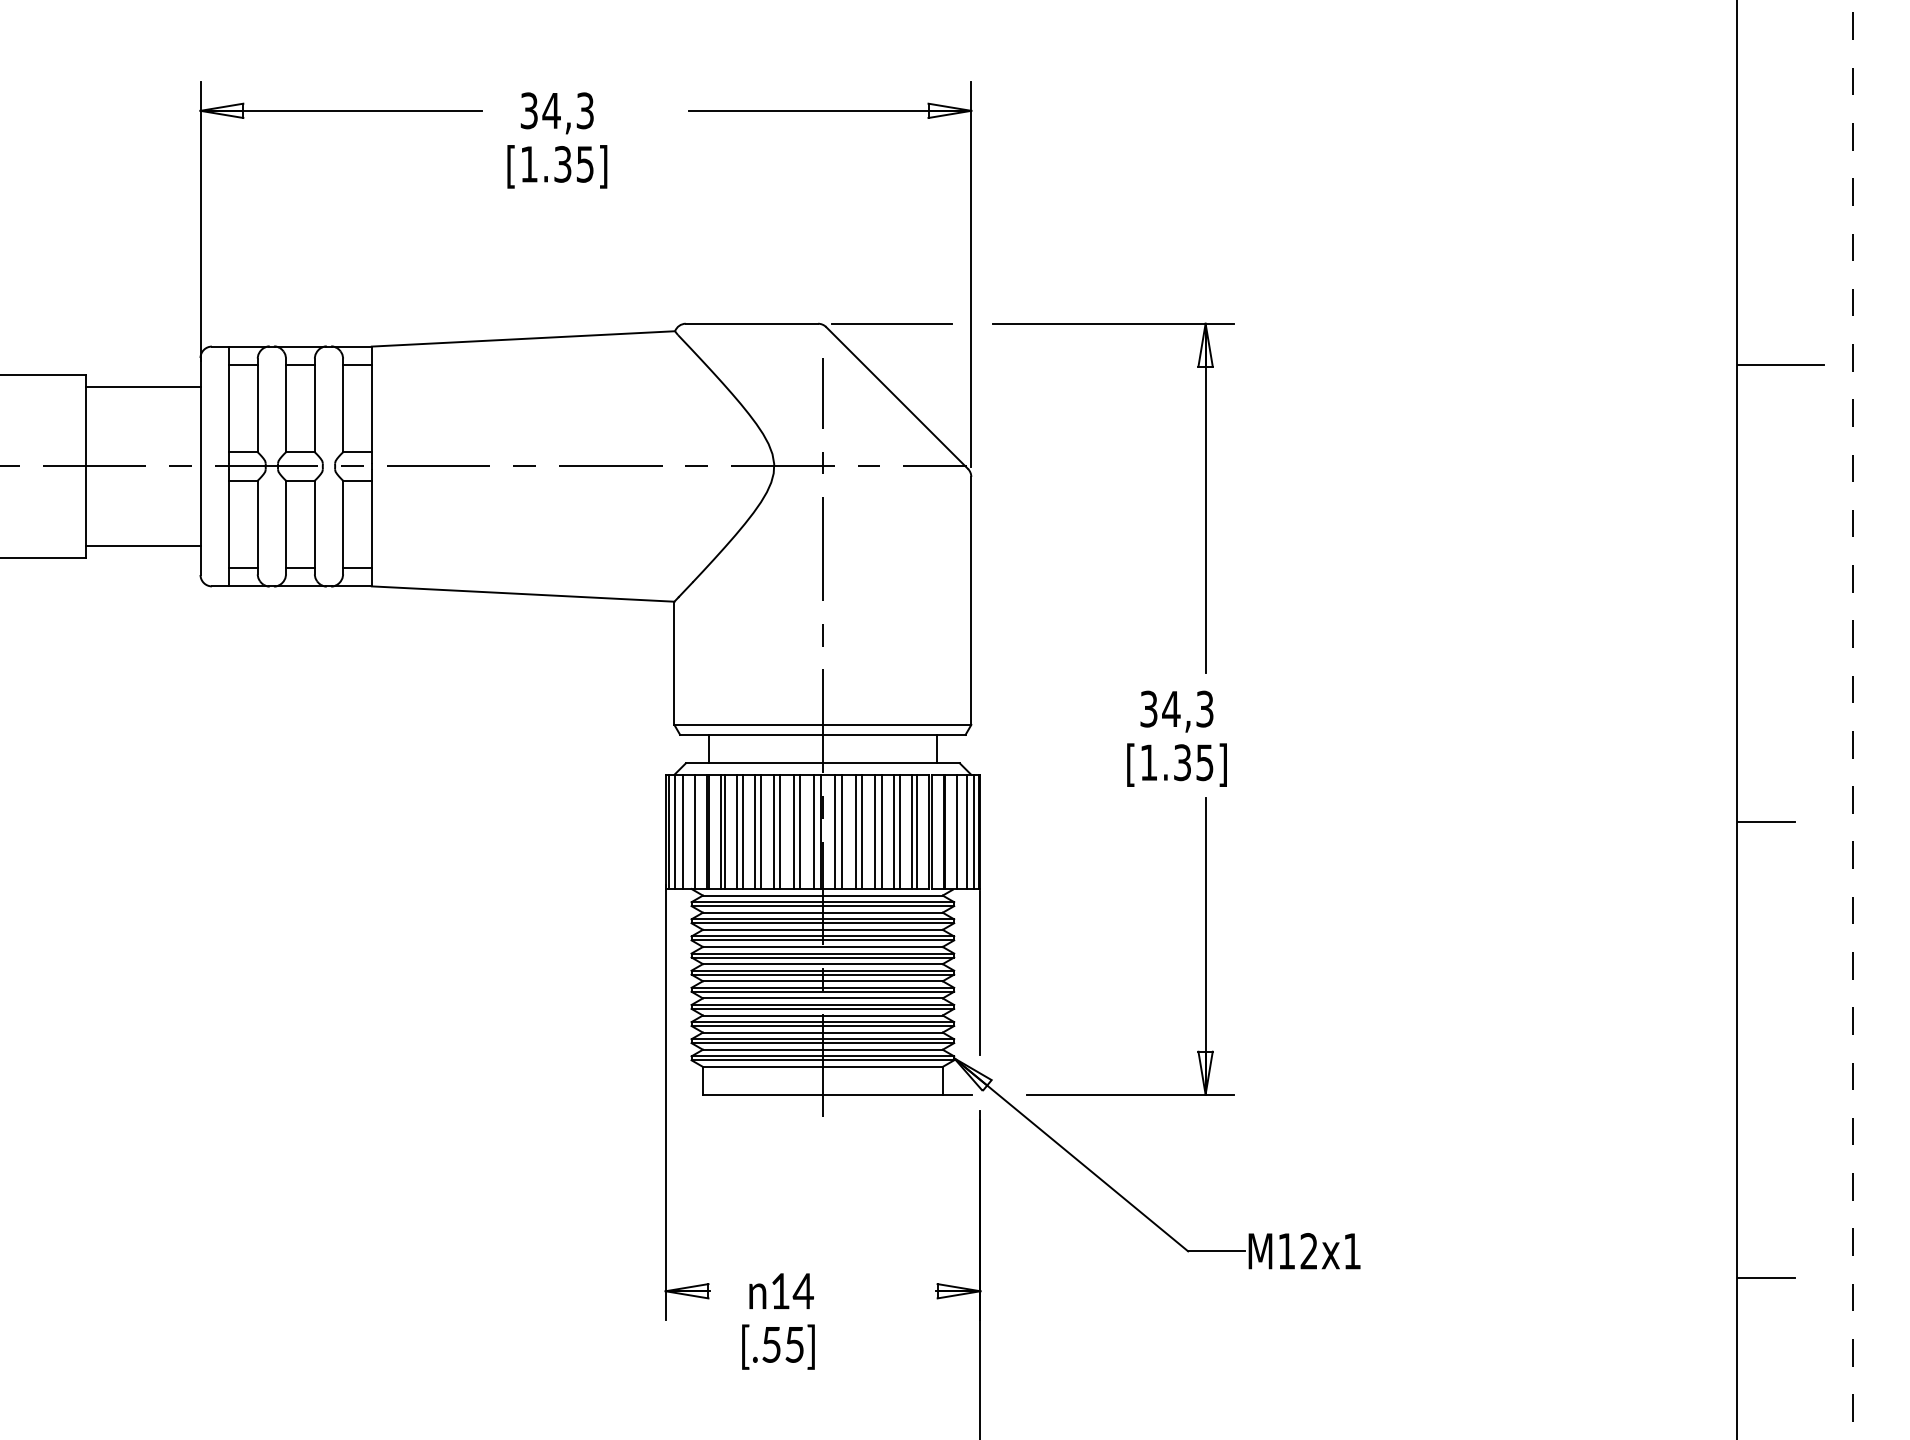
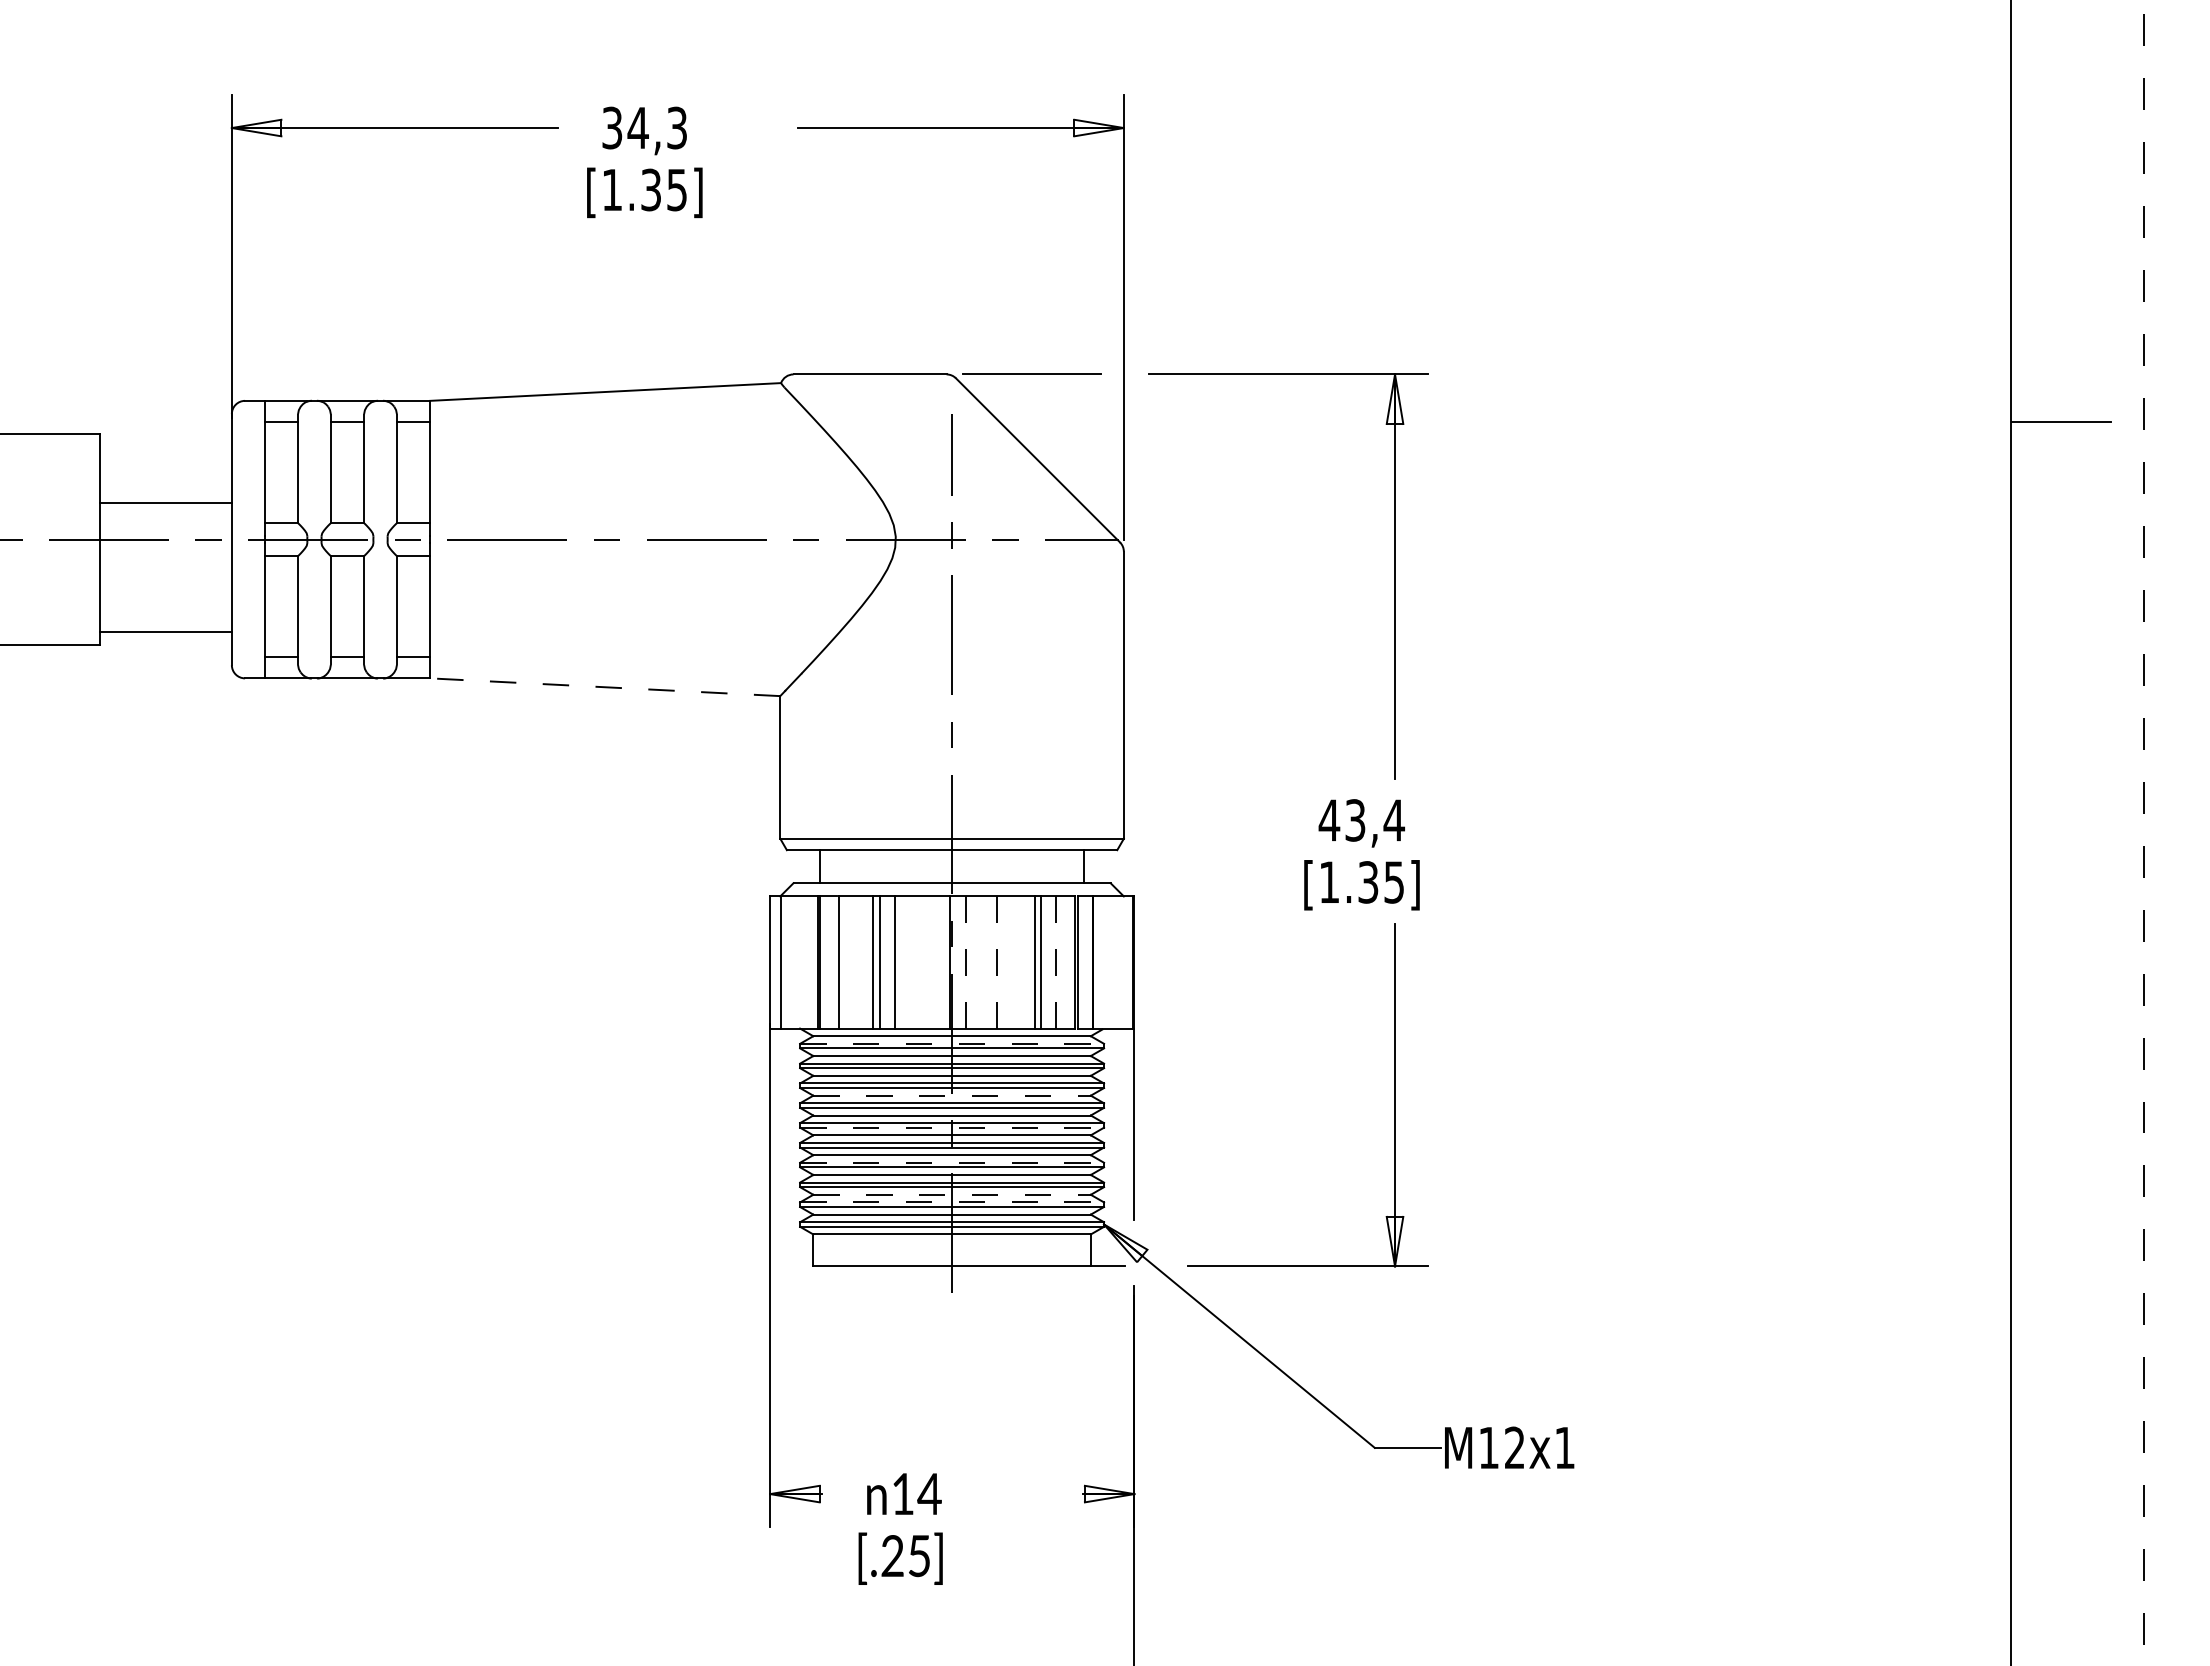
line: (143, 386) -> (165, 503), moved
line: (522, 594) -> (604, 687), solid -> dashed
text: (1176, 709) -> (1361, 820), 34,3 -> 43,4
line: (1766, 821) -> (2044, 950), removed
line: (668, 831) -> (773, 962), removed
line: (683, 831) -> (790, 962), removed
line: (694, 831) -> (803, 962), removed
line: (721, 831) -> (834, 962), removed
line: (736, 831) -> (852, 962), removed
line: (742, 831) -> (859, 962), removed
line: (780, 831) -> (902, 962), removed
line: (793, 831) -> (918, 962), removed
line: (800, 831) -> (926, 962), removed
line: (814, 831) -> (942, 962), removed
line: (835, 831) -> (966, 962), solid -> dashed
line: (841, 831) -> (973, 962), removed
line: (855, 831) -> (989, 962), removed
line: (862, 831) -> (997, 962), solid -> dashed
line: (875, 831) -> (1012, 962), removed
line: (881, 831) -> (1020, 962), removed
line: (916, 831) -> (1060, 962), removed
line: (957, 831) -> (1107, 962), removed
line: (966, 831) -> (1118, 962), removed
line: (974, 831) -> (1127, 962), removed
line: (912, 832) -> (1055, 963), solid -> dashed
line: (823, 901) -> (952, 1043), solid -> dashed
line: (823, 946) -> (952, 1095), solid -> dashed
line: (823, 974) -> (952, 1127), solid -> dashed
line: (823, 1004) -> (952, 1162), solid -> dashed
line: (823, 1032) -> (952, 1194), solid -> dashed
line: (823, 1039) -> (952, 1202), solid -> dashed
line: (1766, 1278) -> (2044, 1479), removed
text: (771, 1345) -> (892, 1556), [.55] -> [.25]

